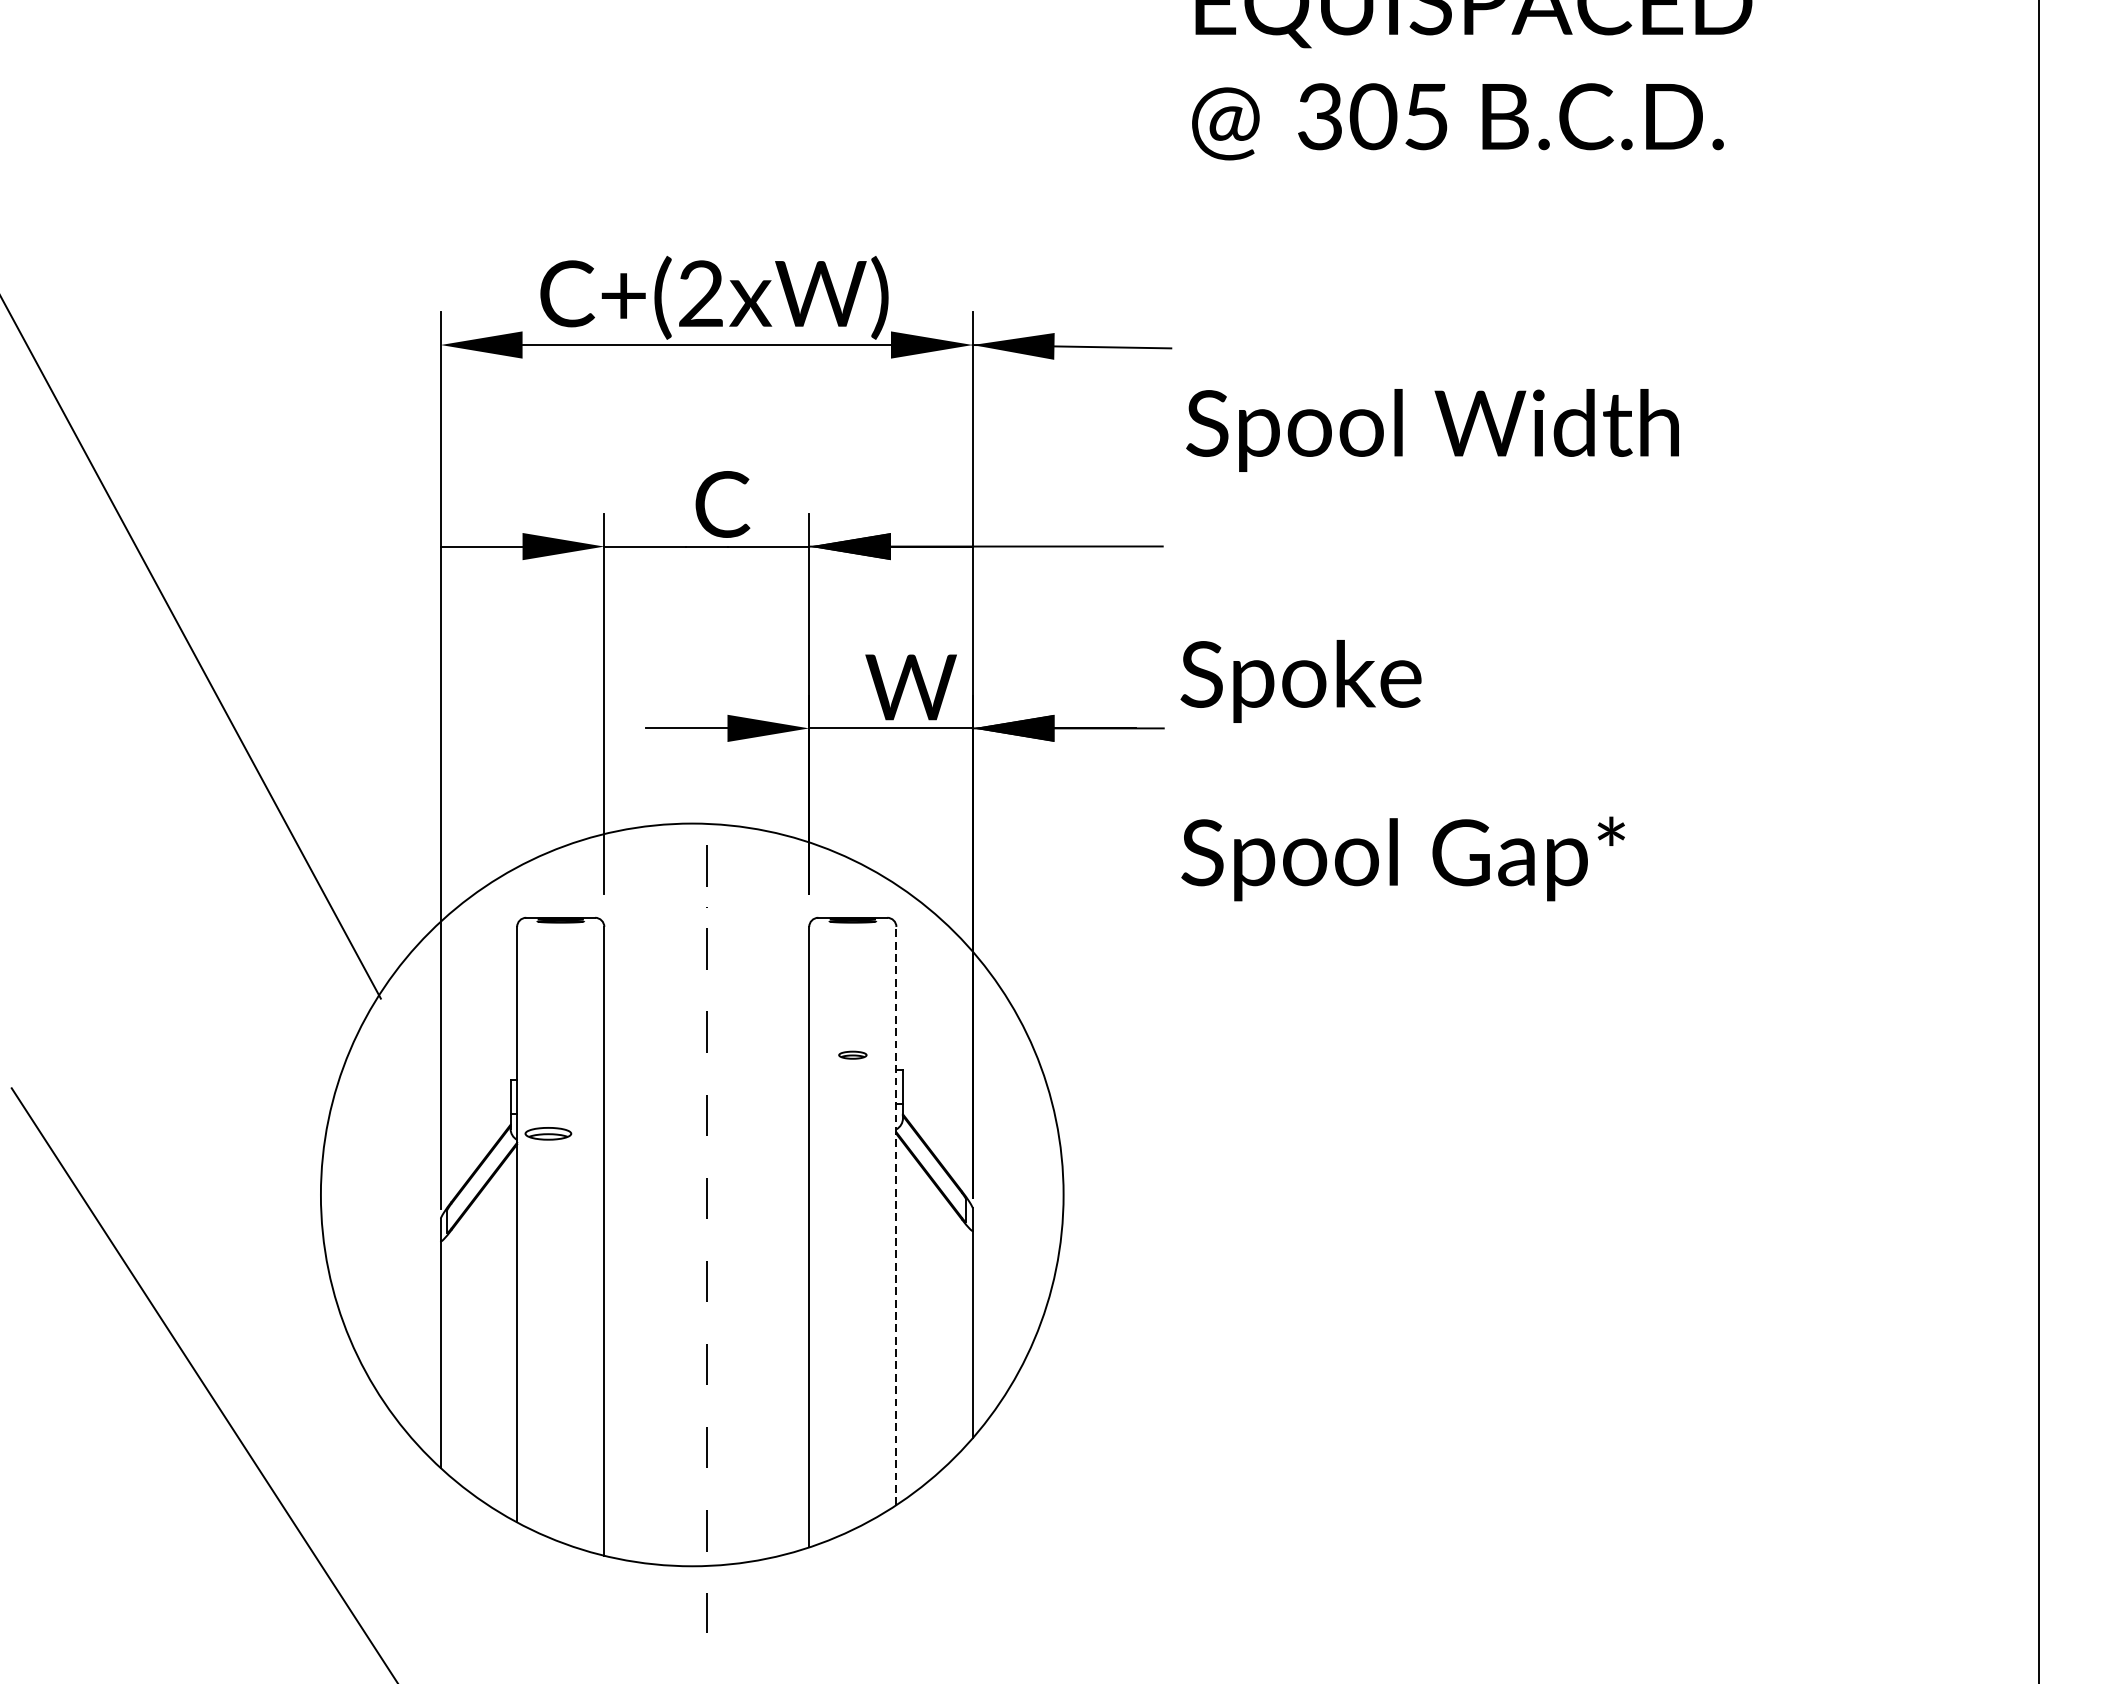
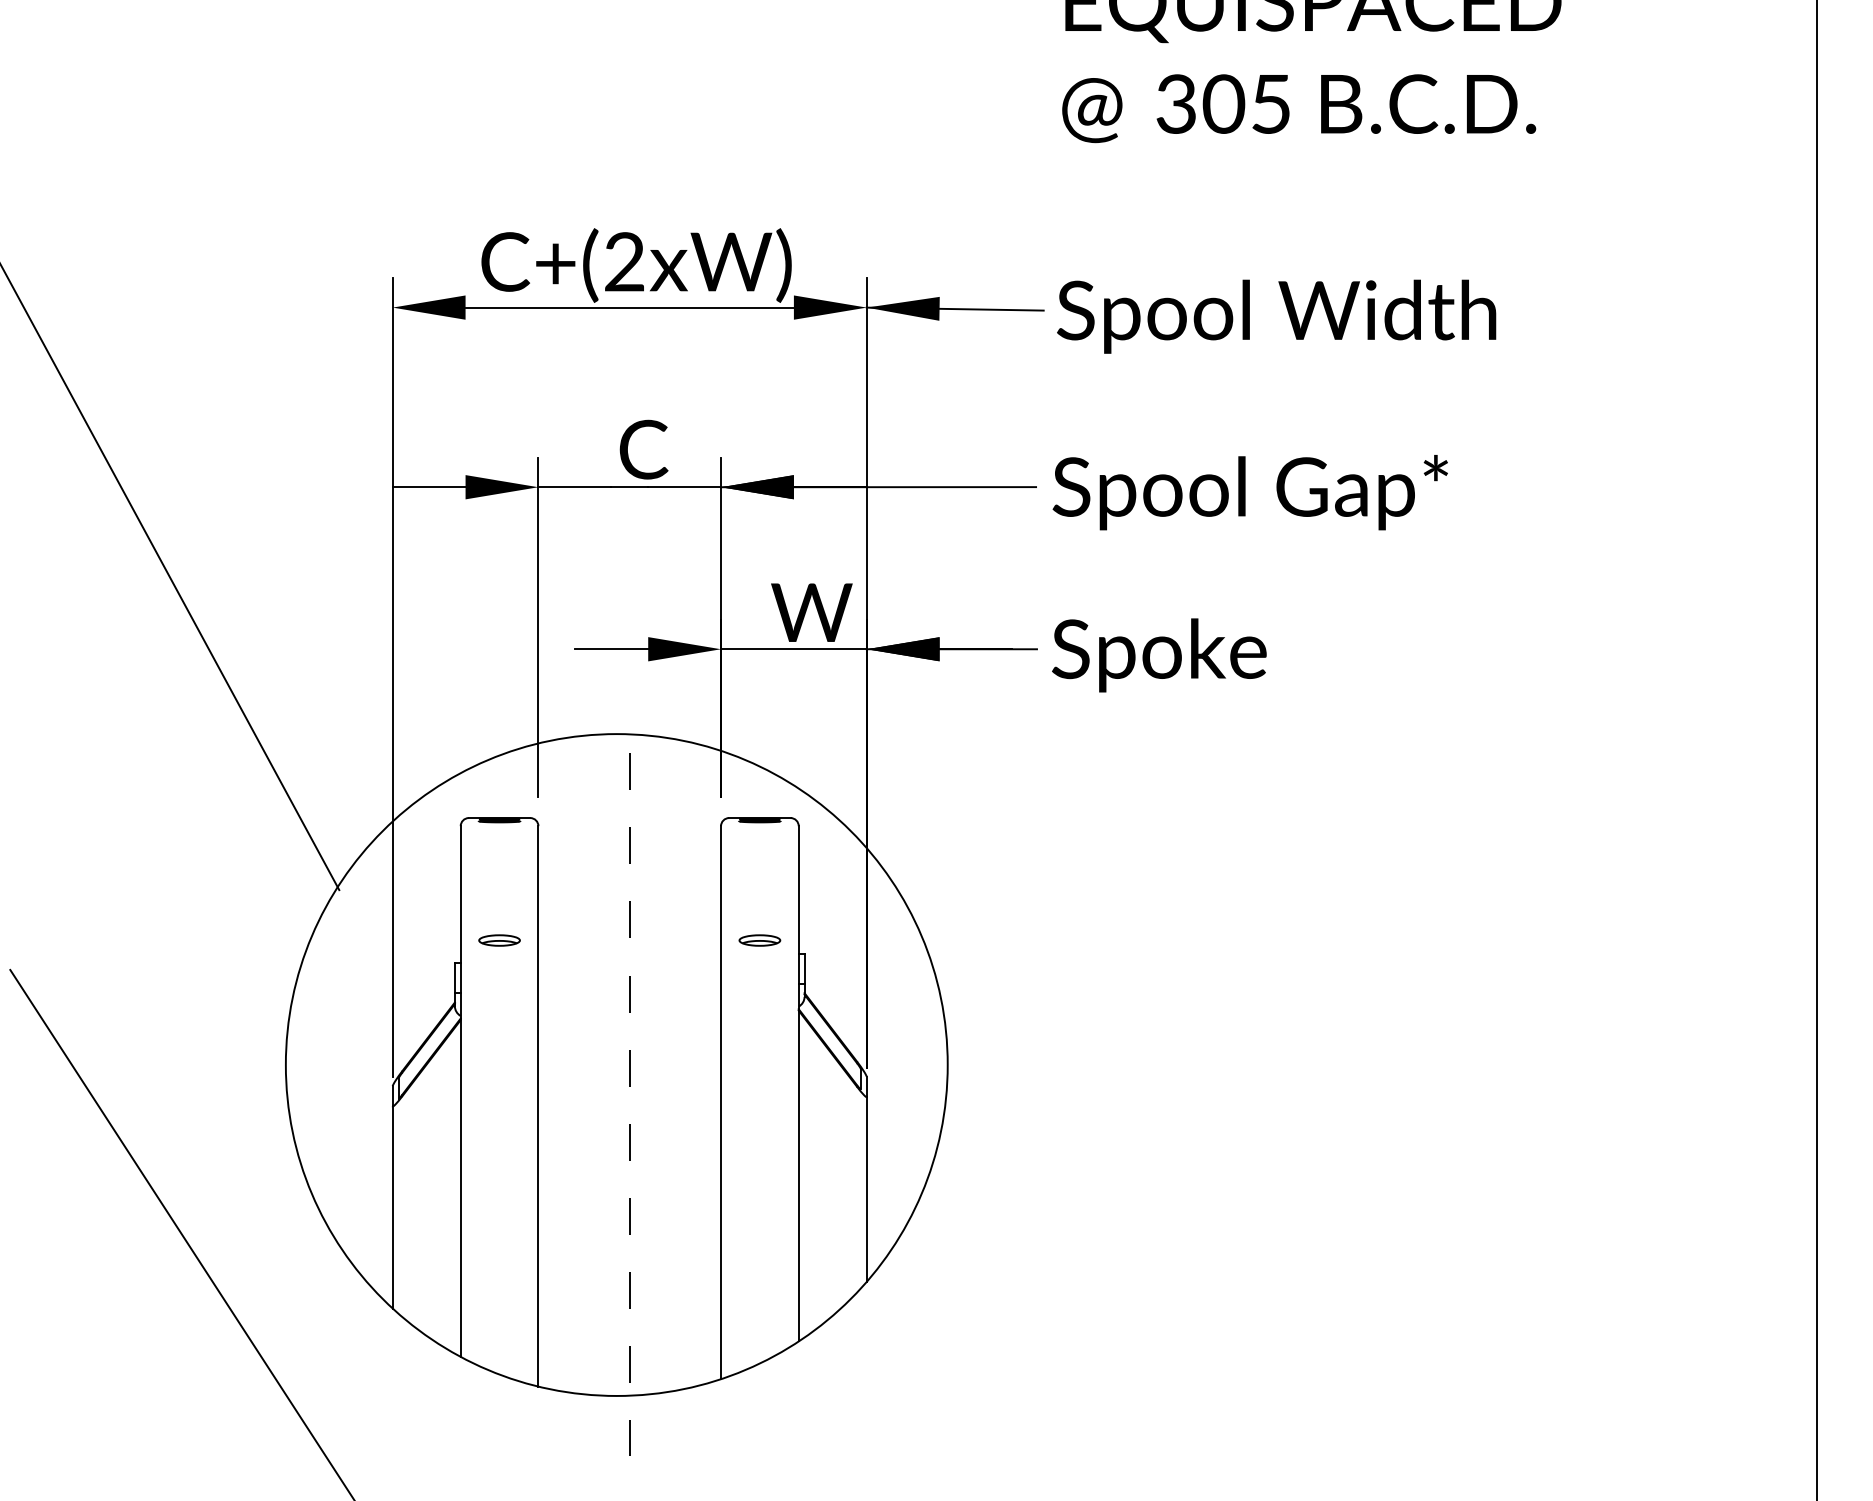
text: (1432, 430) -> (1276, 316), moved
text: (1301, 681) -> (1159, 655), moved
text: (1402, 858) -> (1249, 492), moved
part: (852, 1055) -> (759, 940), size x1.67
part: (548, 1133) -> (499, 940), moved
line: (896, 1215) -> (798, 1083), dashed -> solid

